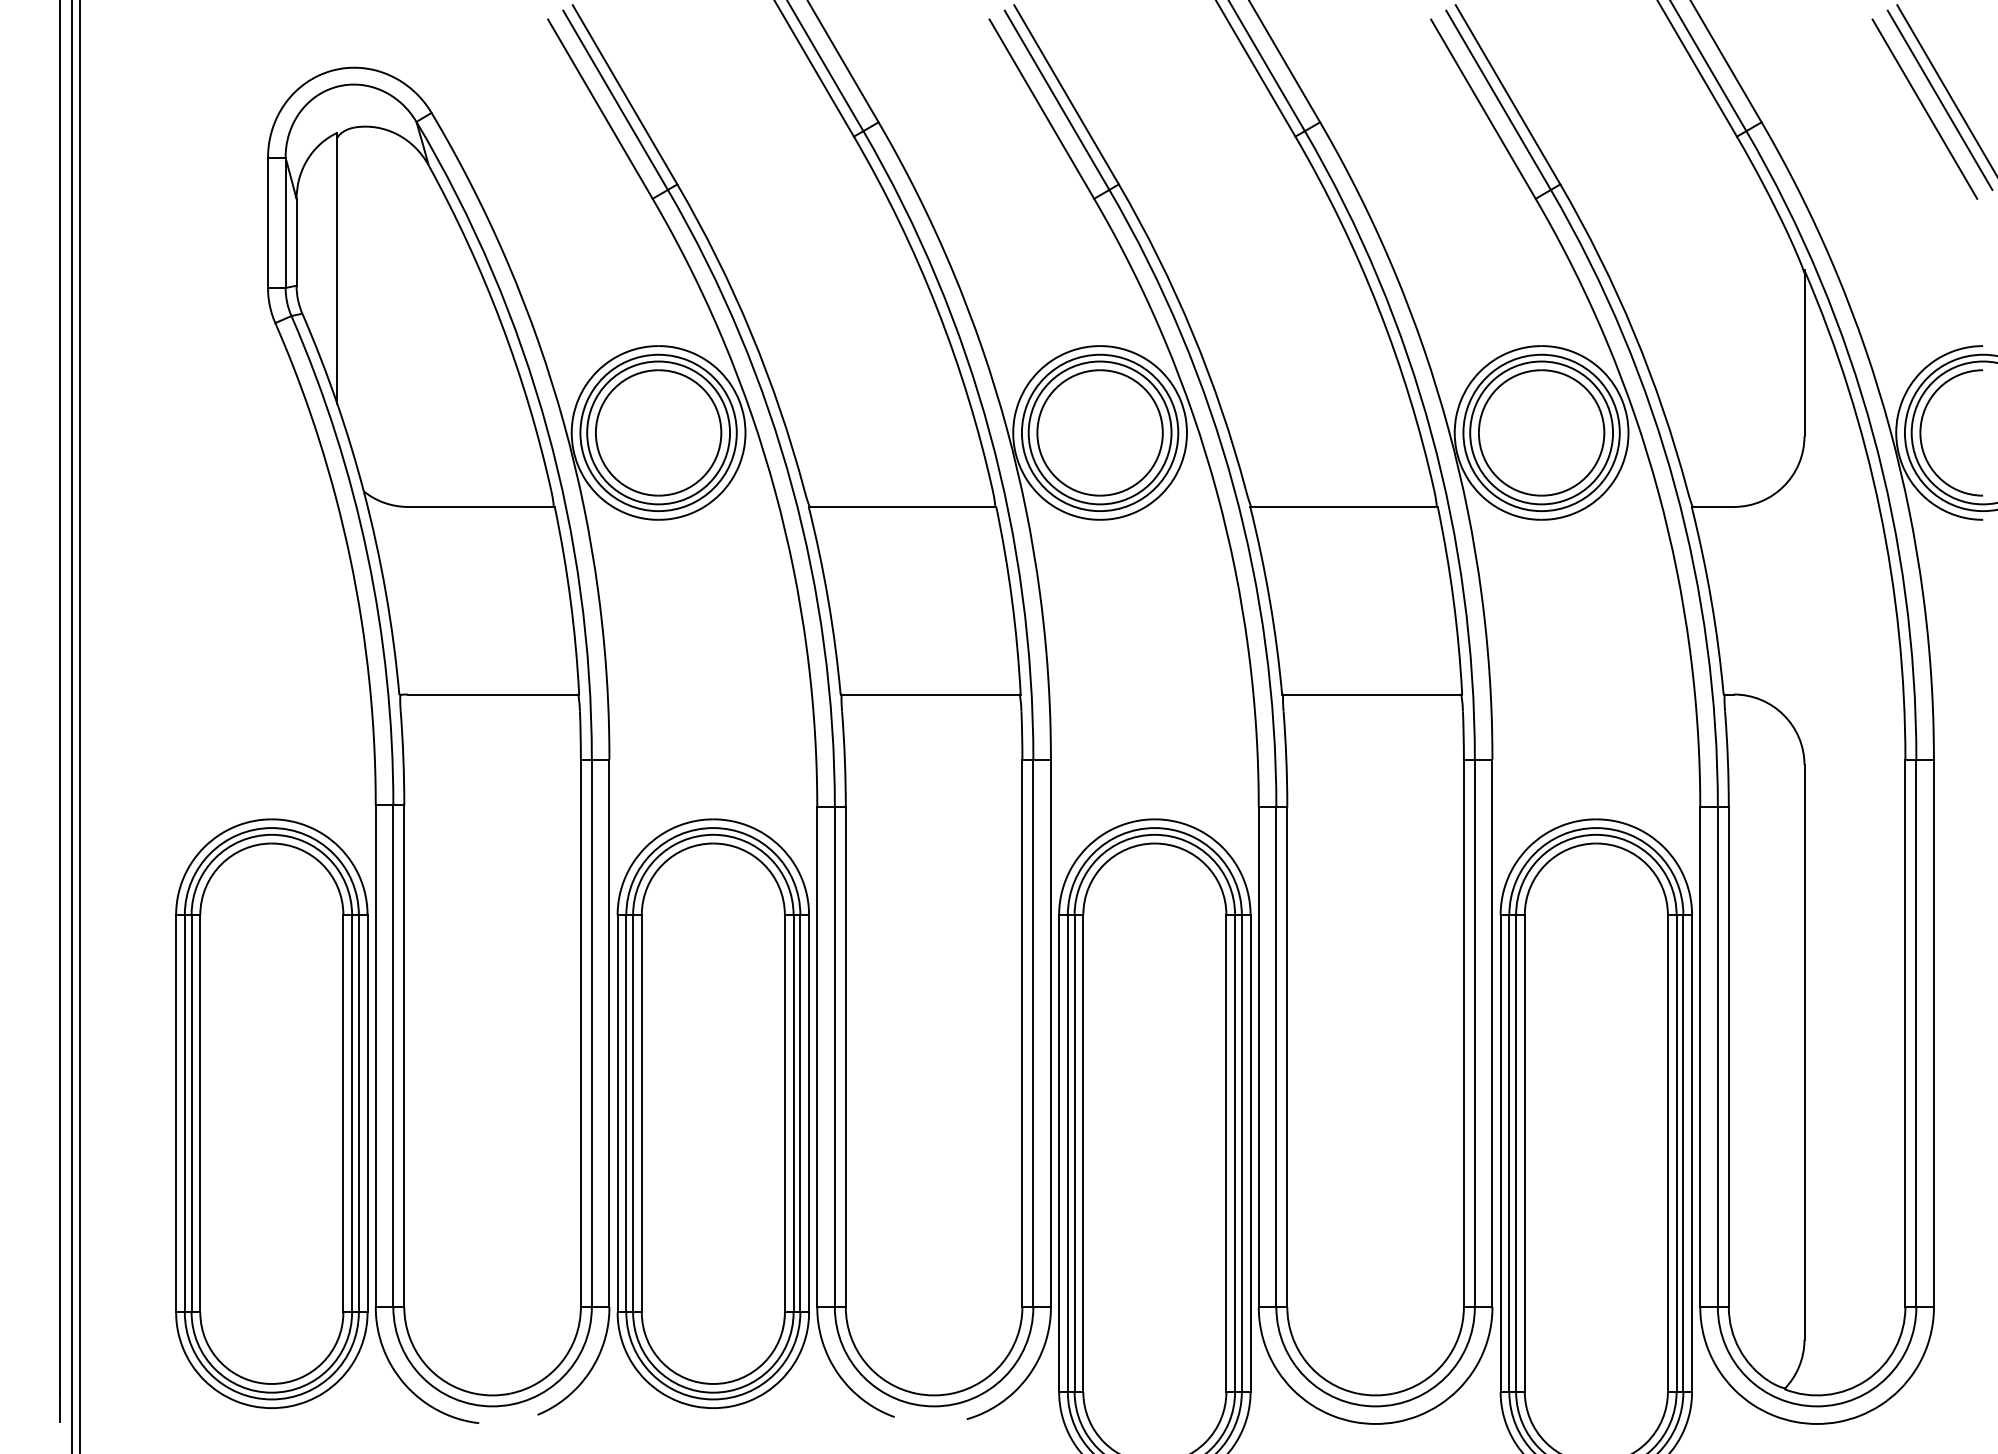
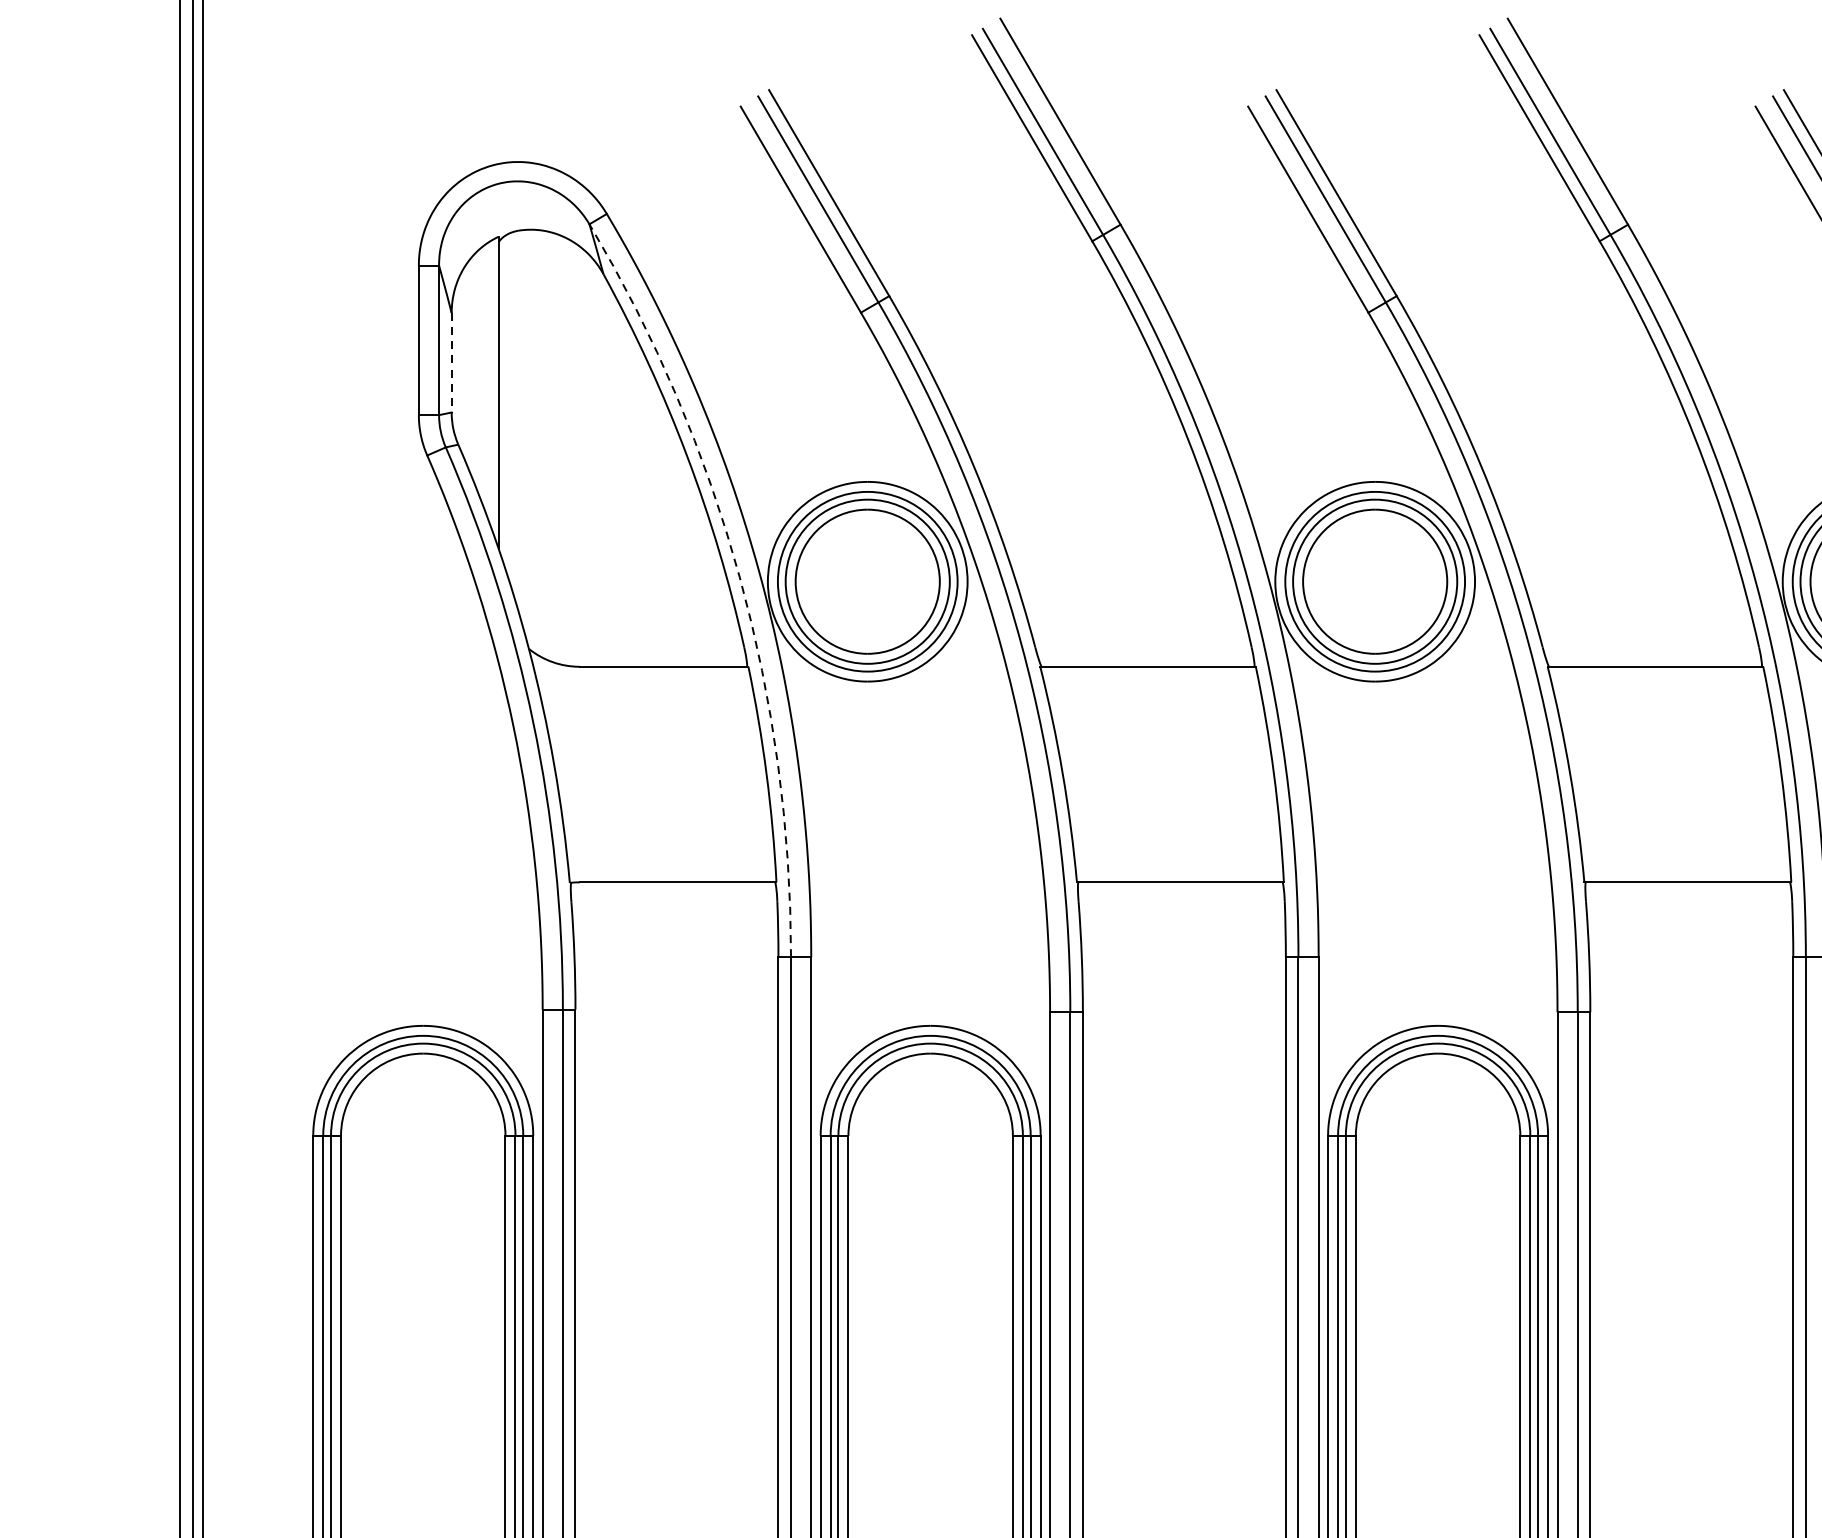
line: (296, 242) -> (451, 362), solid -> dashed
arc: (547, 428) -> (740, 576), solid -> dashed

